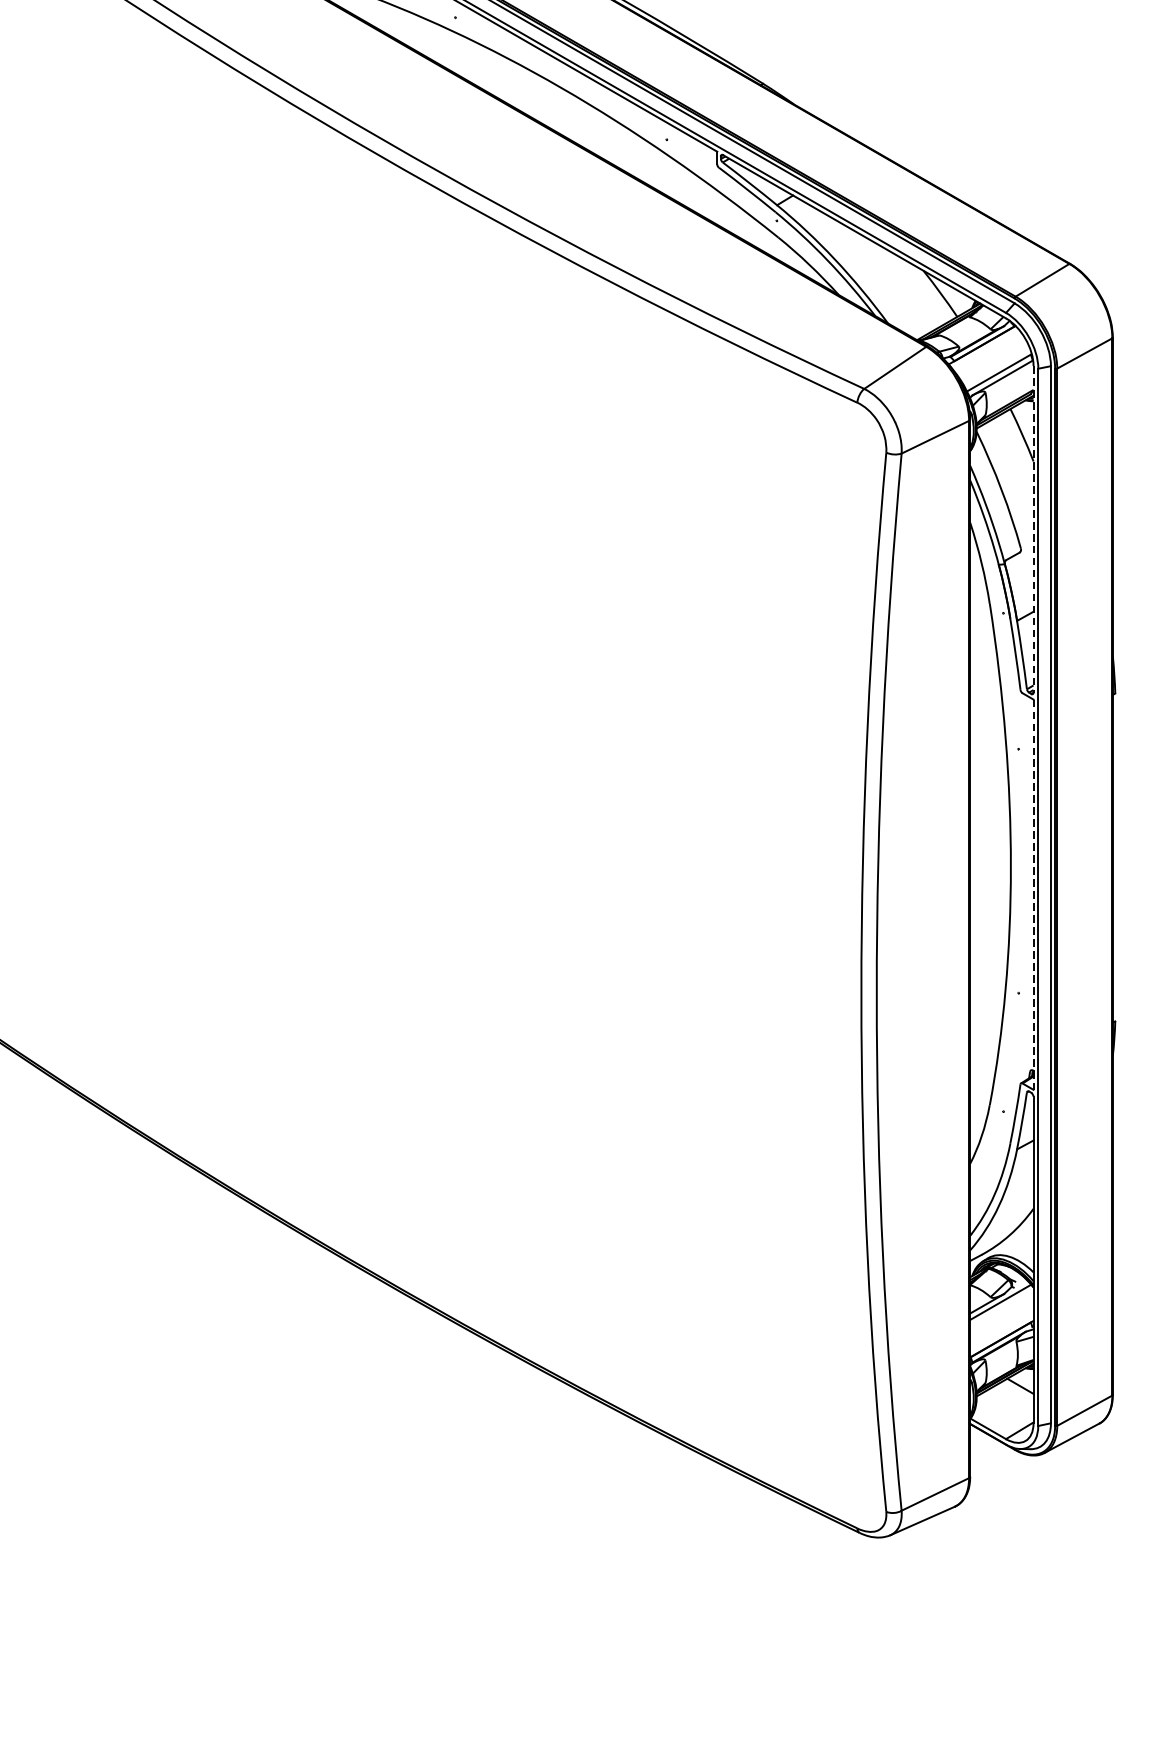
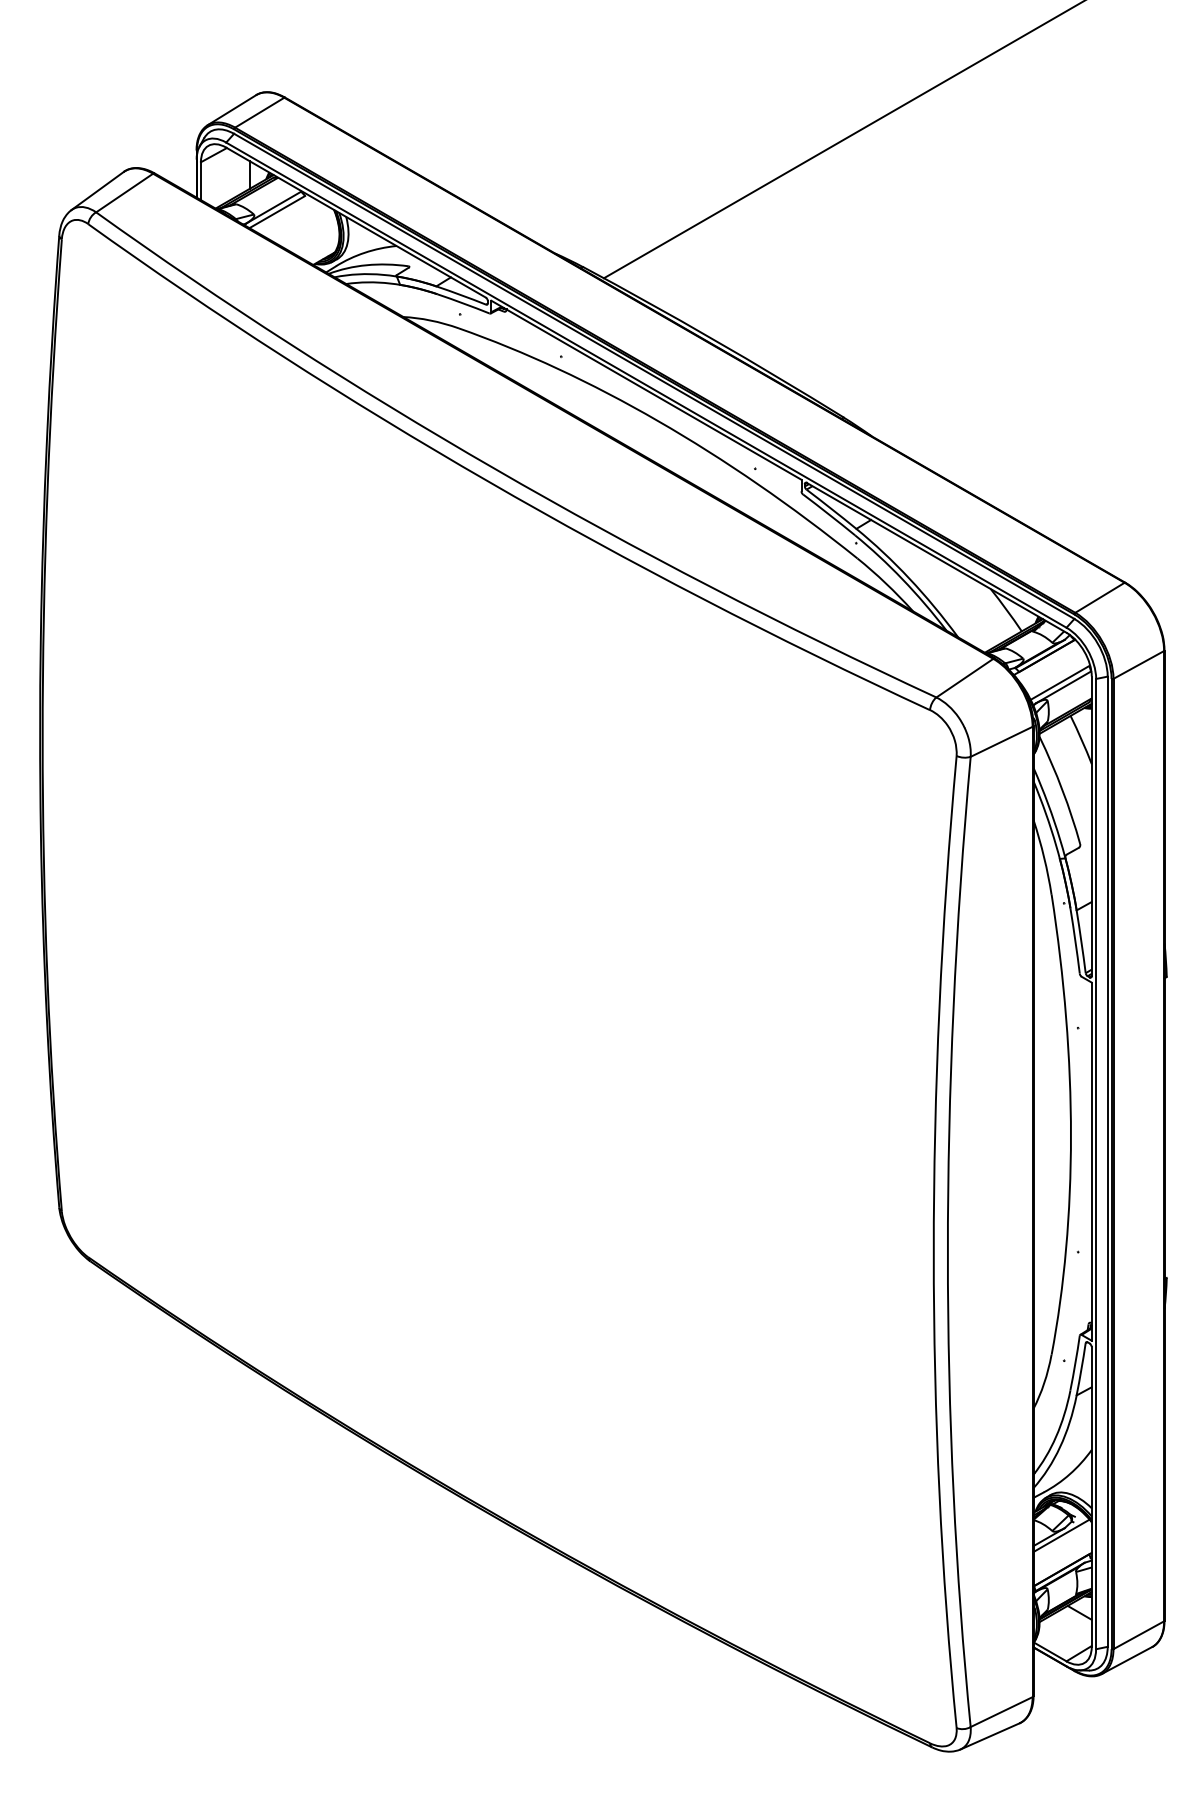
line: (1033, 529) -> (1091, 826), dashed -> solid
line: (1033, 895) -> (1091, 1162), dashed -> solid

